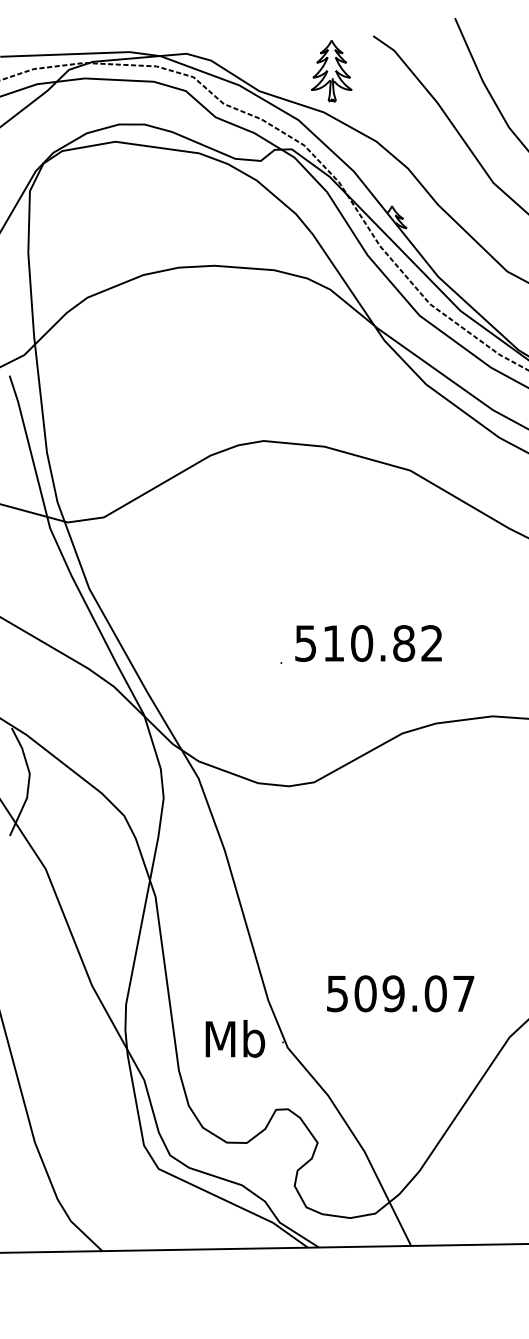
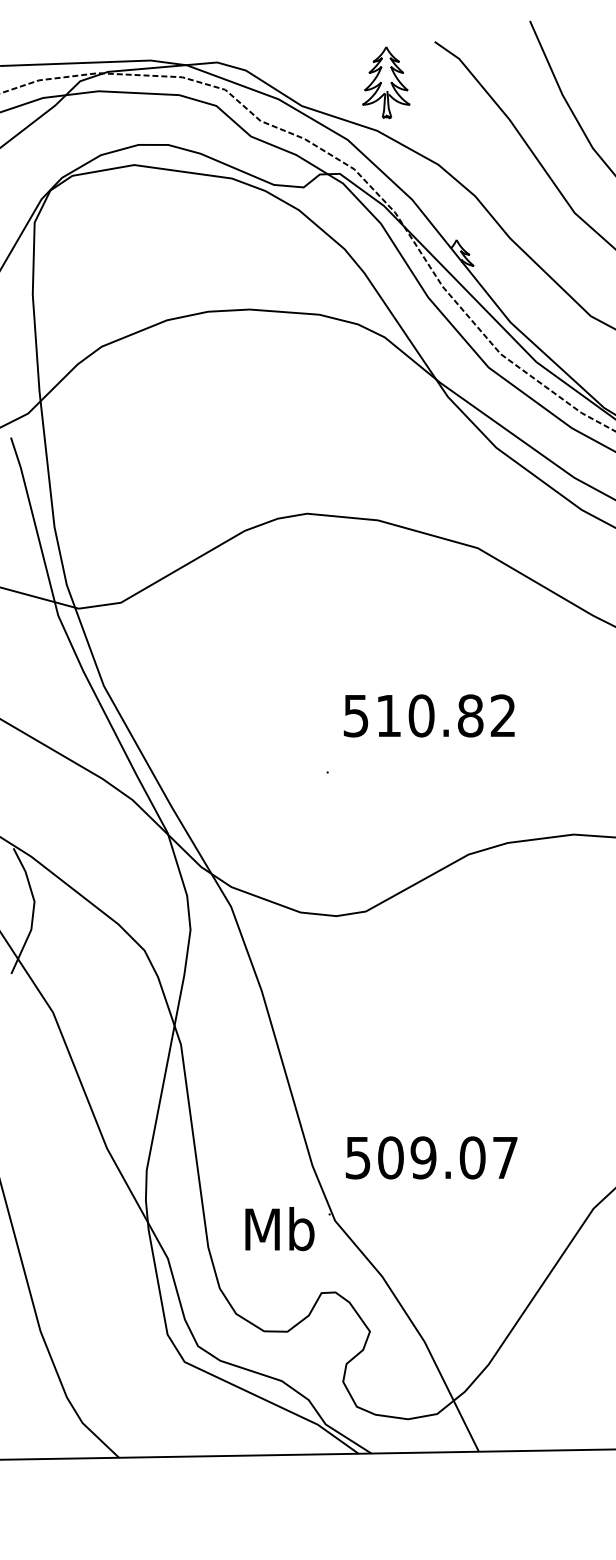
text: (368, 643) -> (429, 715), moved
text: (400, 993) -> (431, 1157), moved
text: (235, 1038) -> (280, 1228), moved

